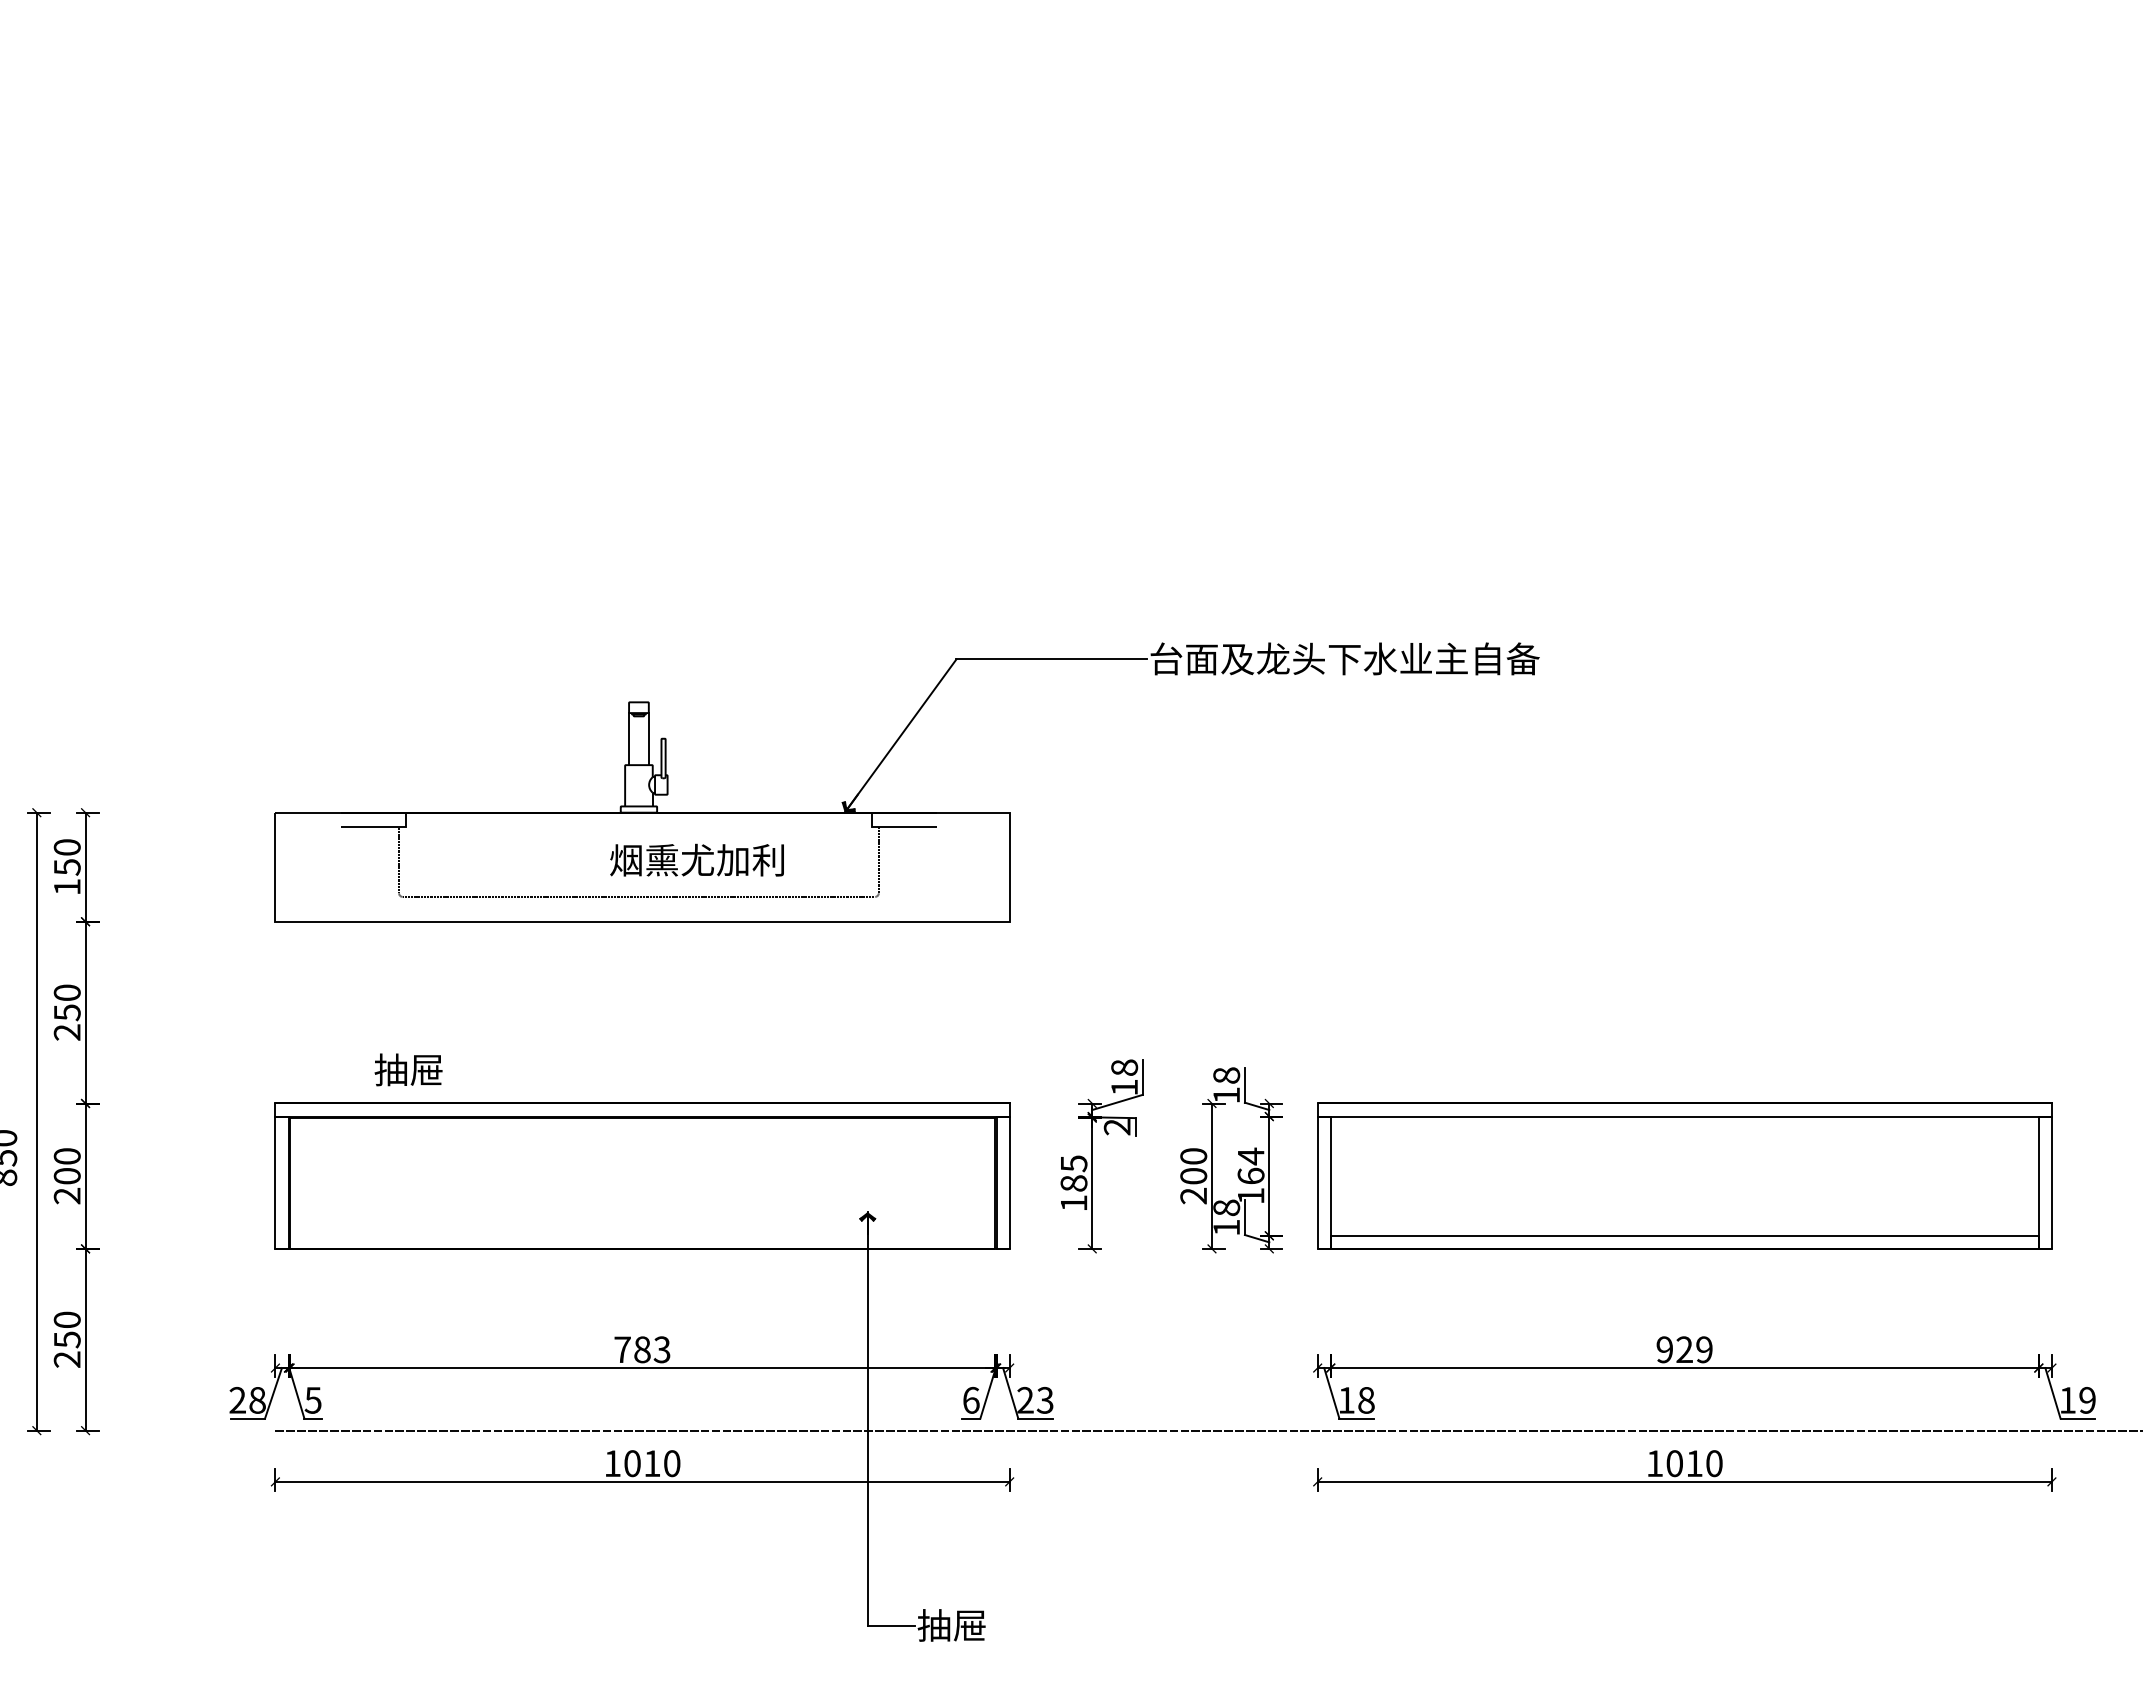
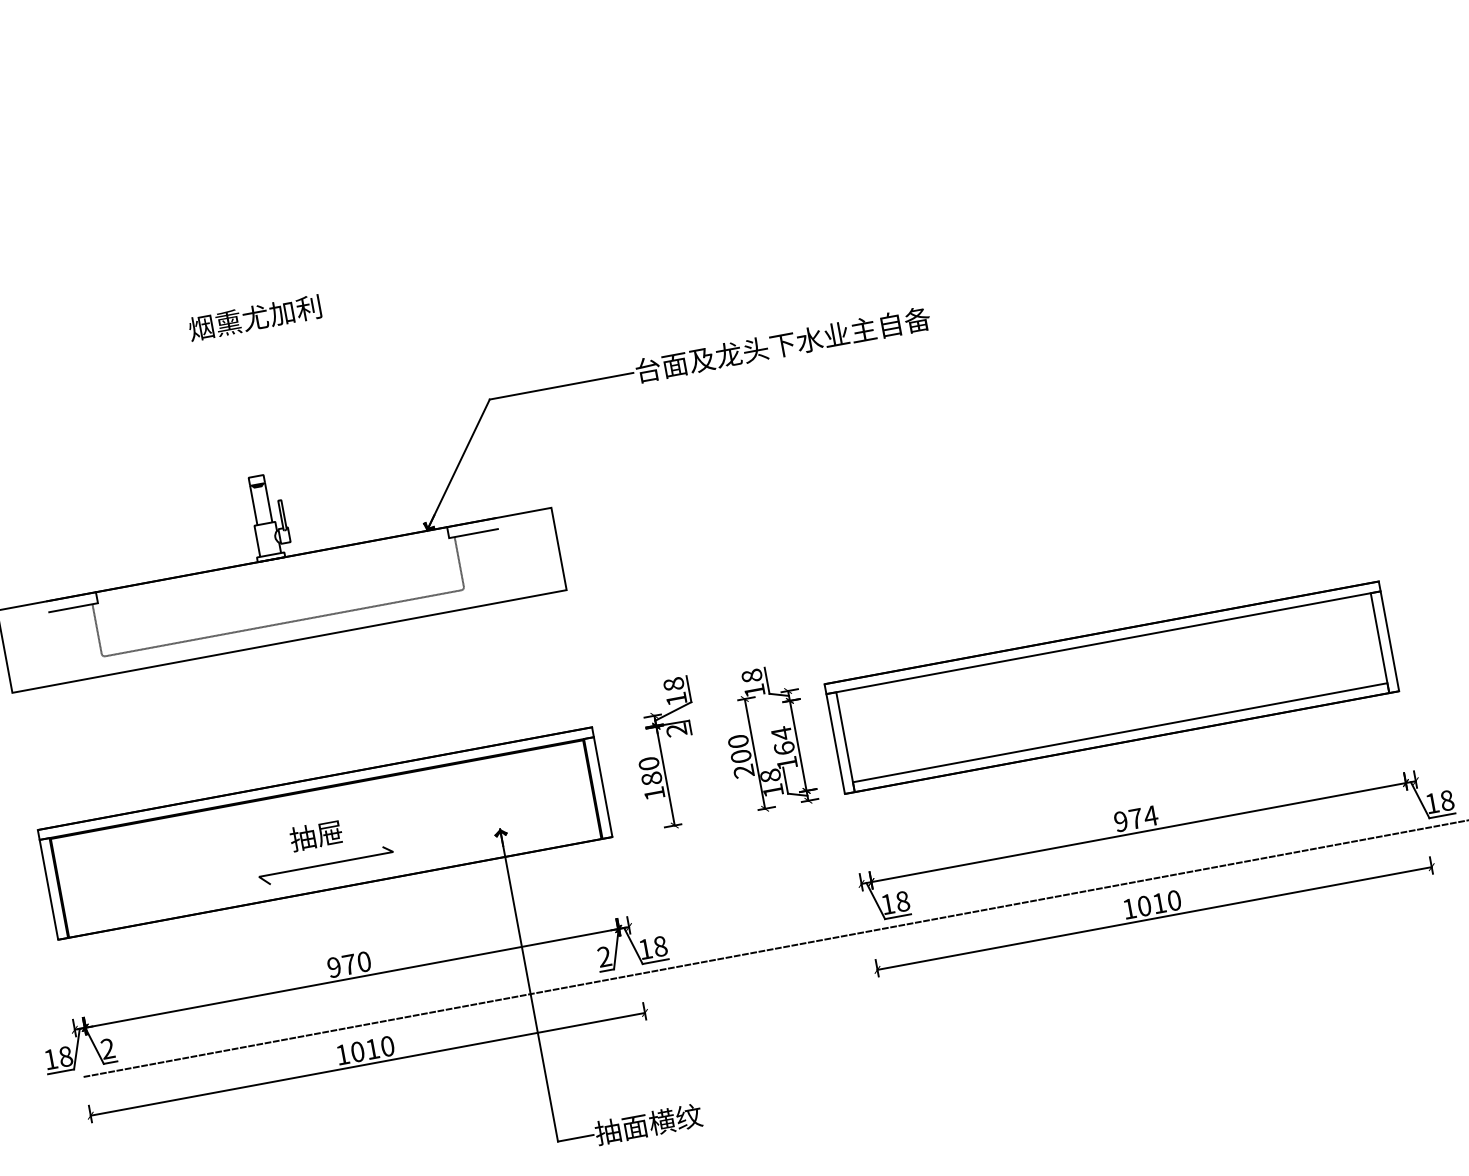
text: (696, 859) -> (254, 317), moved
text: (408, 1069) -> (316, 835), moved
text: (1073, 1163) -> (648, 763), 185 -> 180
line: (636, 1216) -> (326, 864), added
text: (642, 1349) -> (349, 964), 783 -> 970
text: (1694, 1349) -> (1143, 817), 929 -> 974
text: (237, 1399) -> (50, 1058), 28 -> 18
text: (312, 1399) -> (107, 1048), 5 -> 2
text: (971, 1399) -> (604, 956), 6 -> 2
text: (1035, 1399) -> (652, 947), 23 -> 18
text: (2087, 1399) -> (1447, 799), 19 -> 18
text: (1005, 1625) -> (661, 1121), 抽屉 -> 抽面横纹

